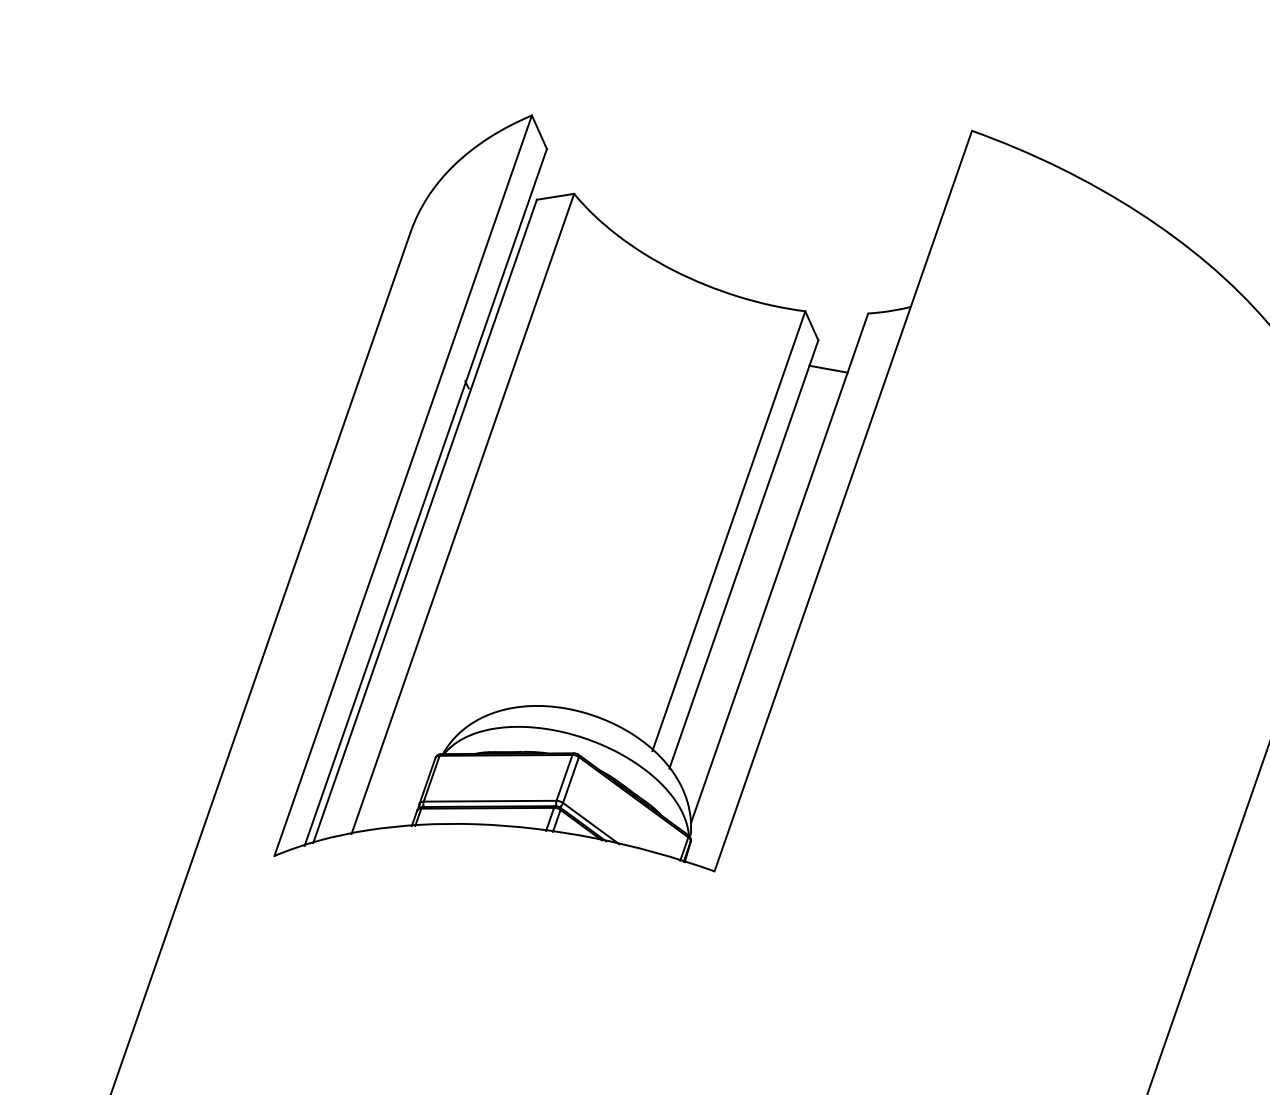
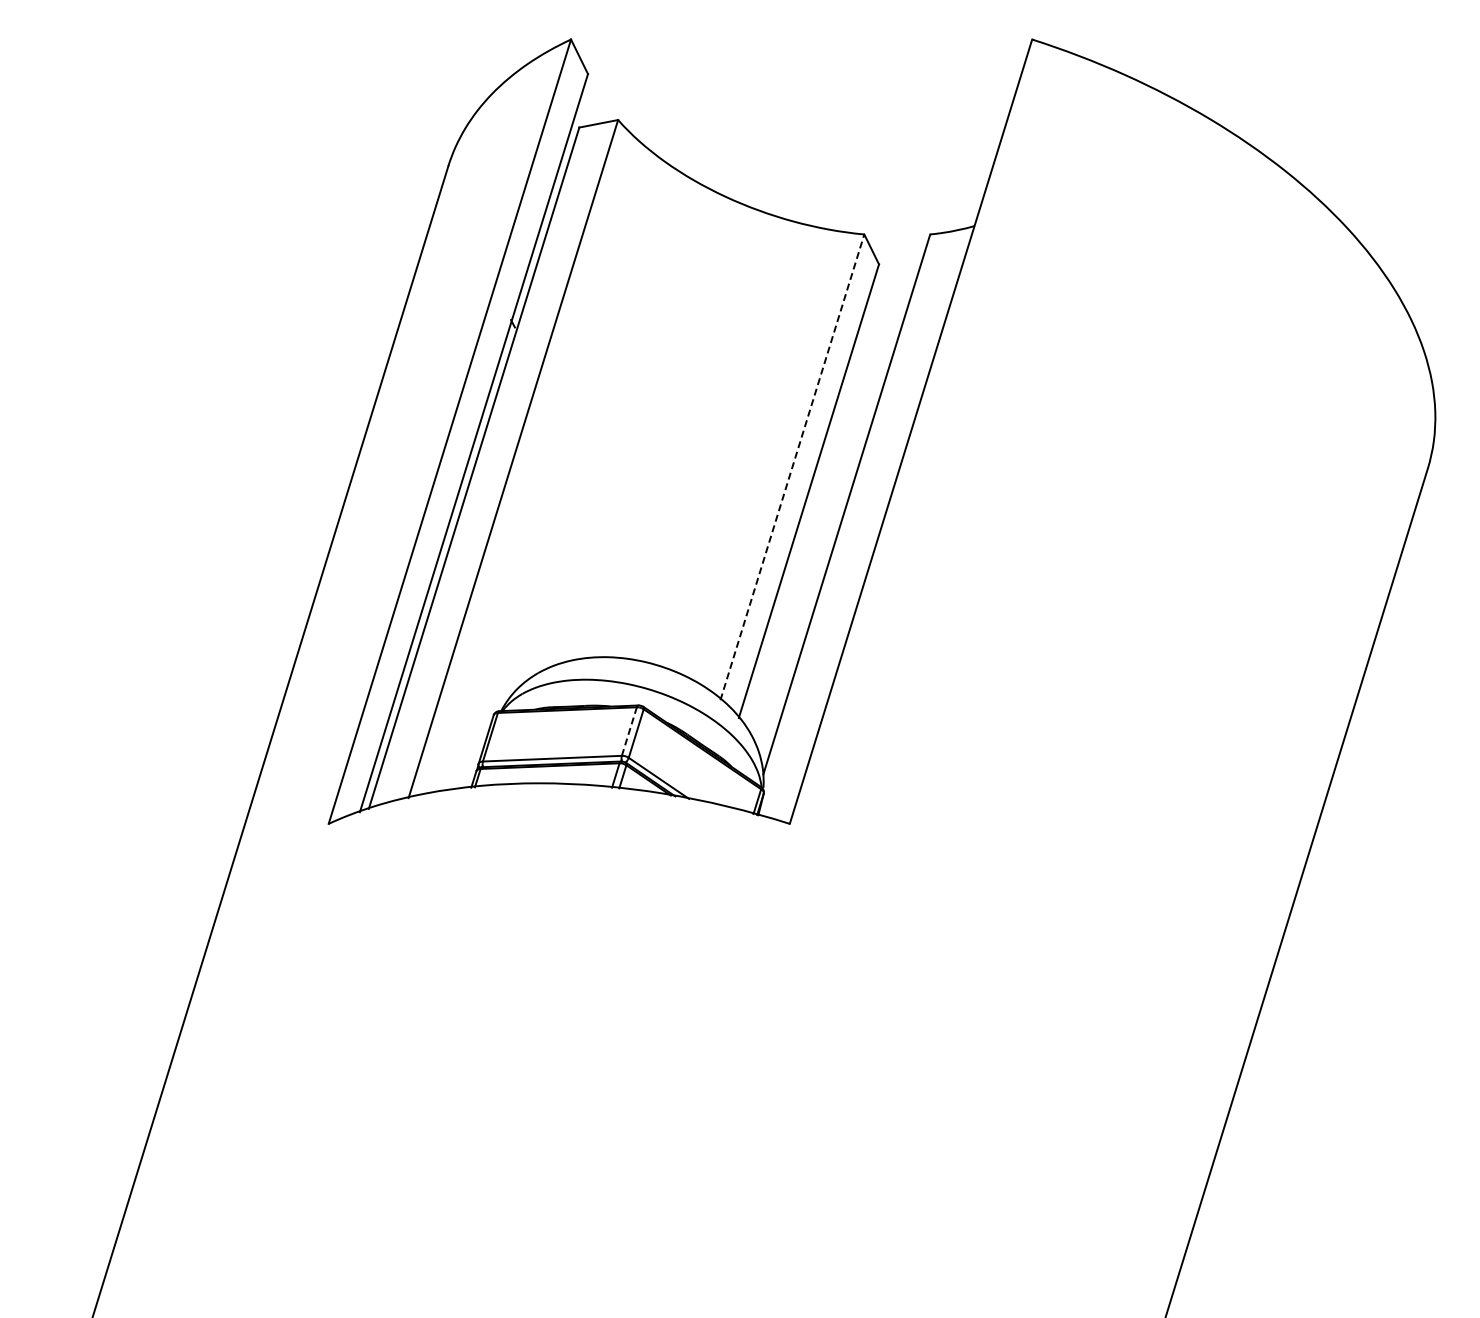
line: (828, 369) -> (890, 294), removed
line: (728, 531) -> (792, 467), solid -> dashed
line: (564, 777) -> (629, 731), solid -> dashed

